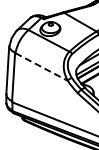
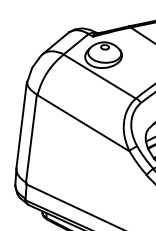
line: (41, 67) -> (83, 124), dashed -> solid

